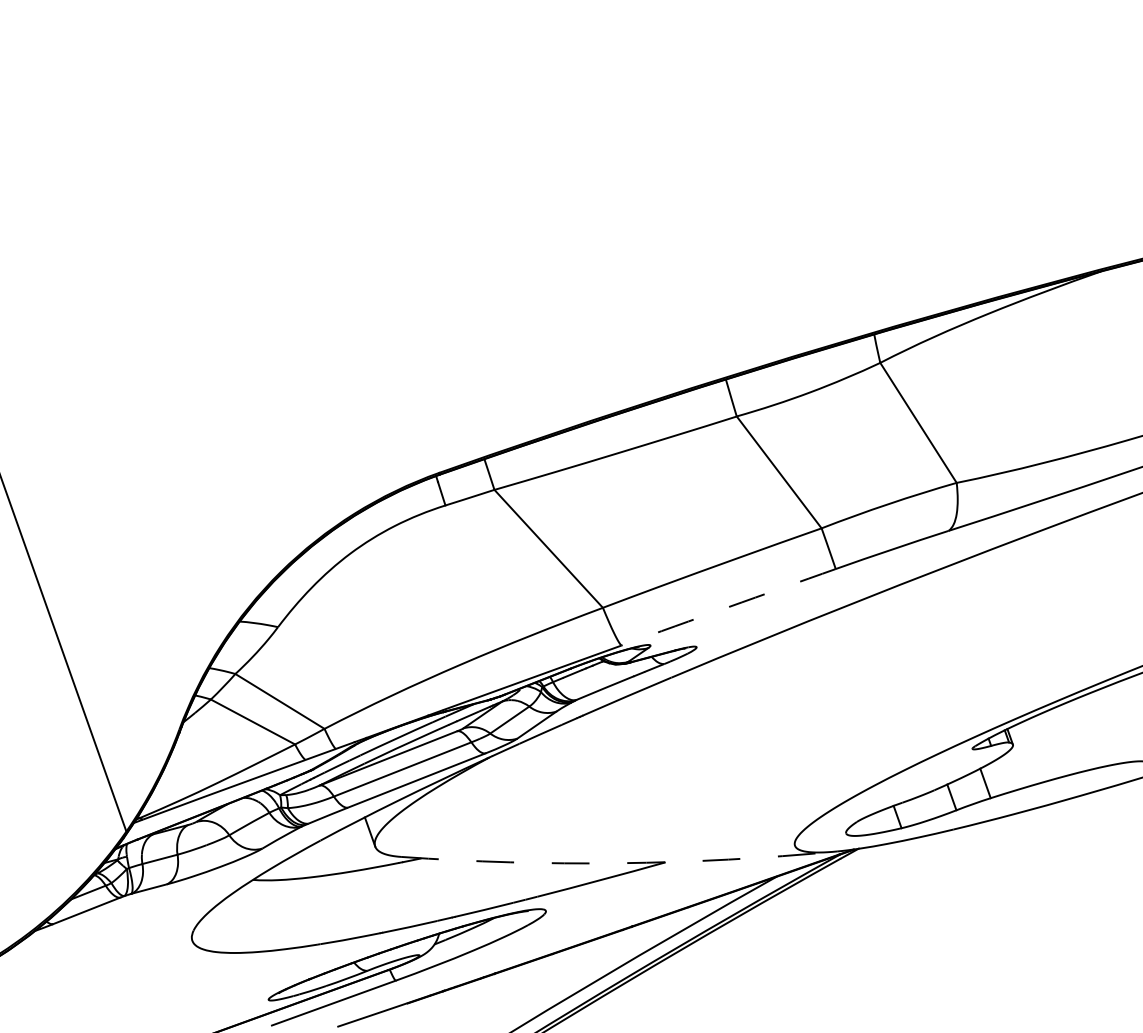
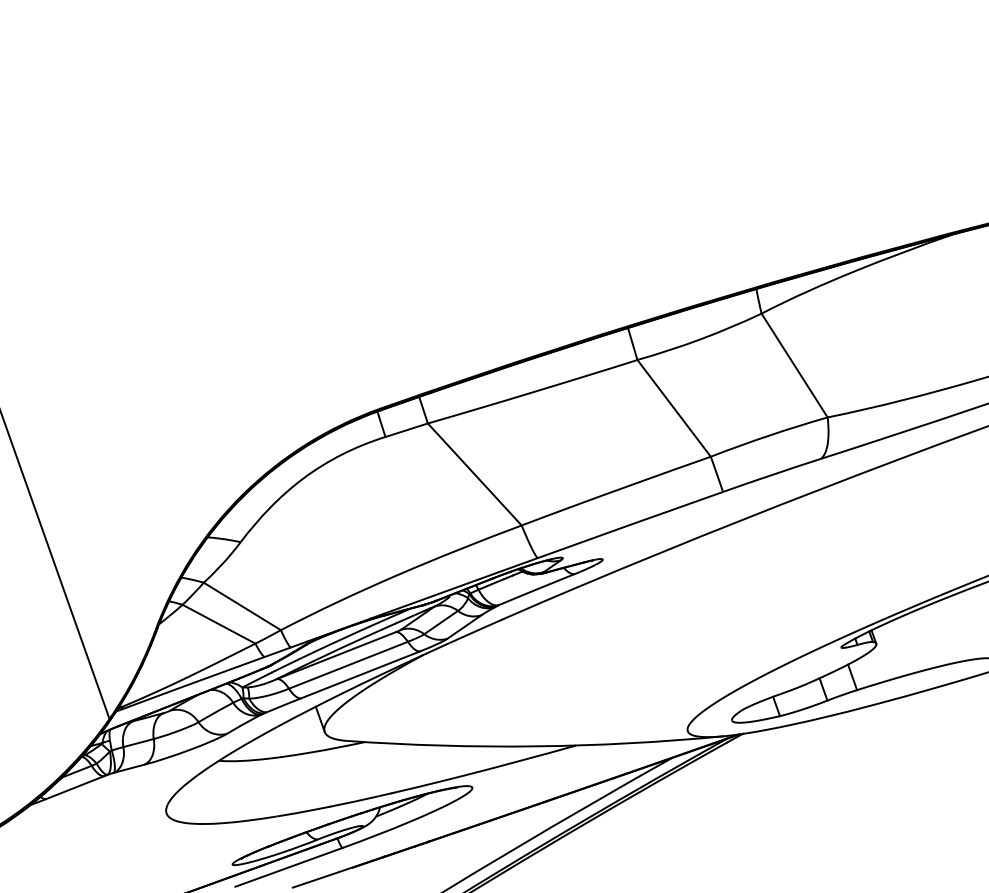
arc: (728, 607) -> (630, 525), dashed -> solid
arc: (619, 863) -> (536, 746), dashed -> solid

